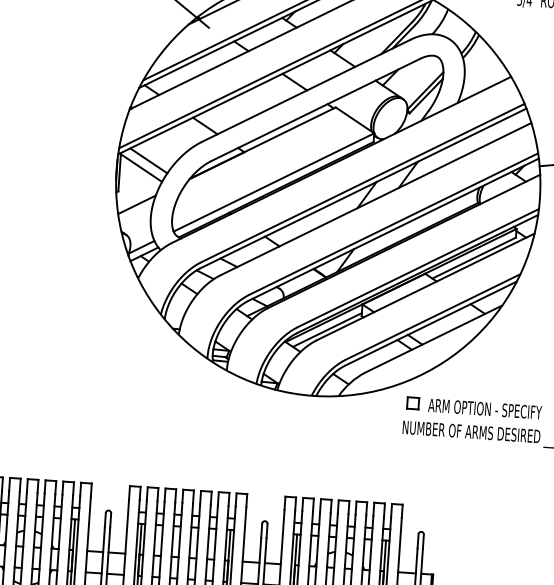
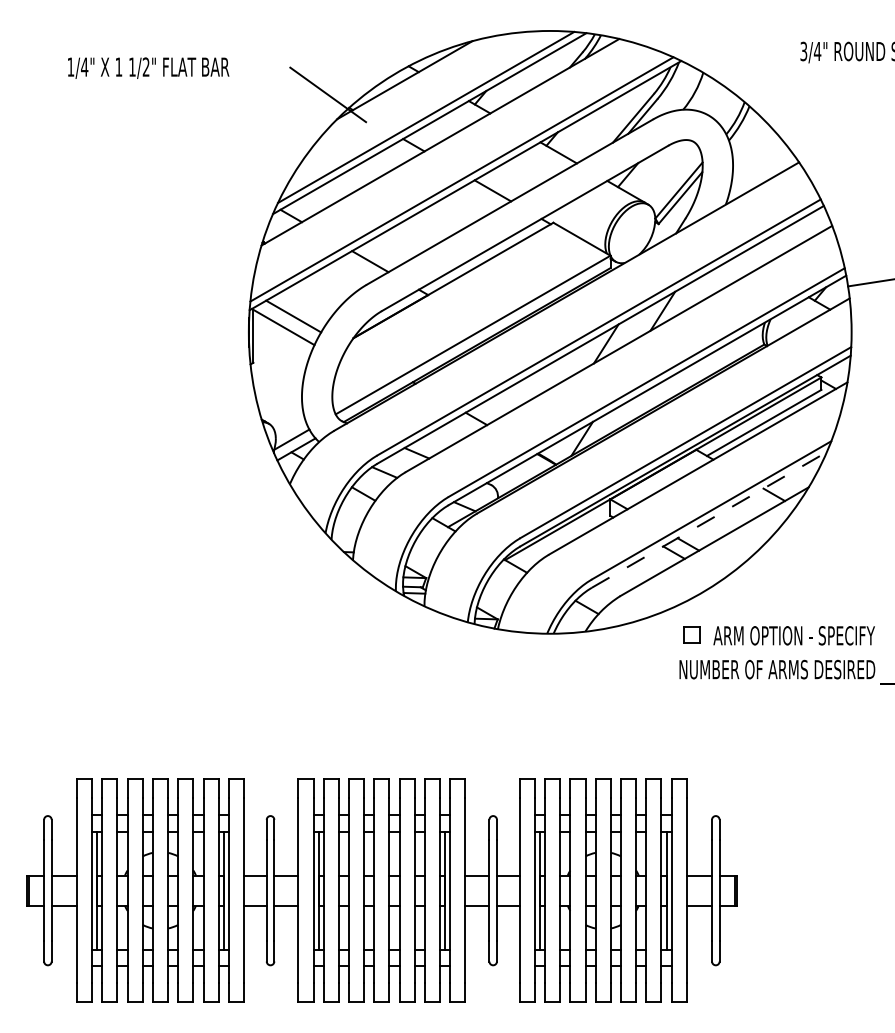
line: (136, 204) -> (280, 379), removed
line: (431, 323) -> (709, 519), solid -> dashed
line: (327, 329) -> (562, 538), removed

